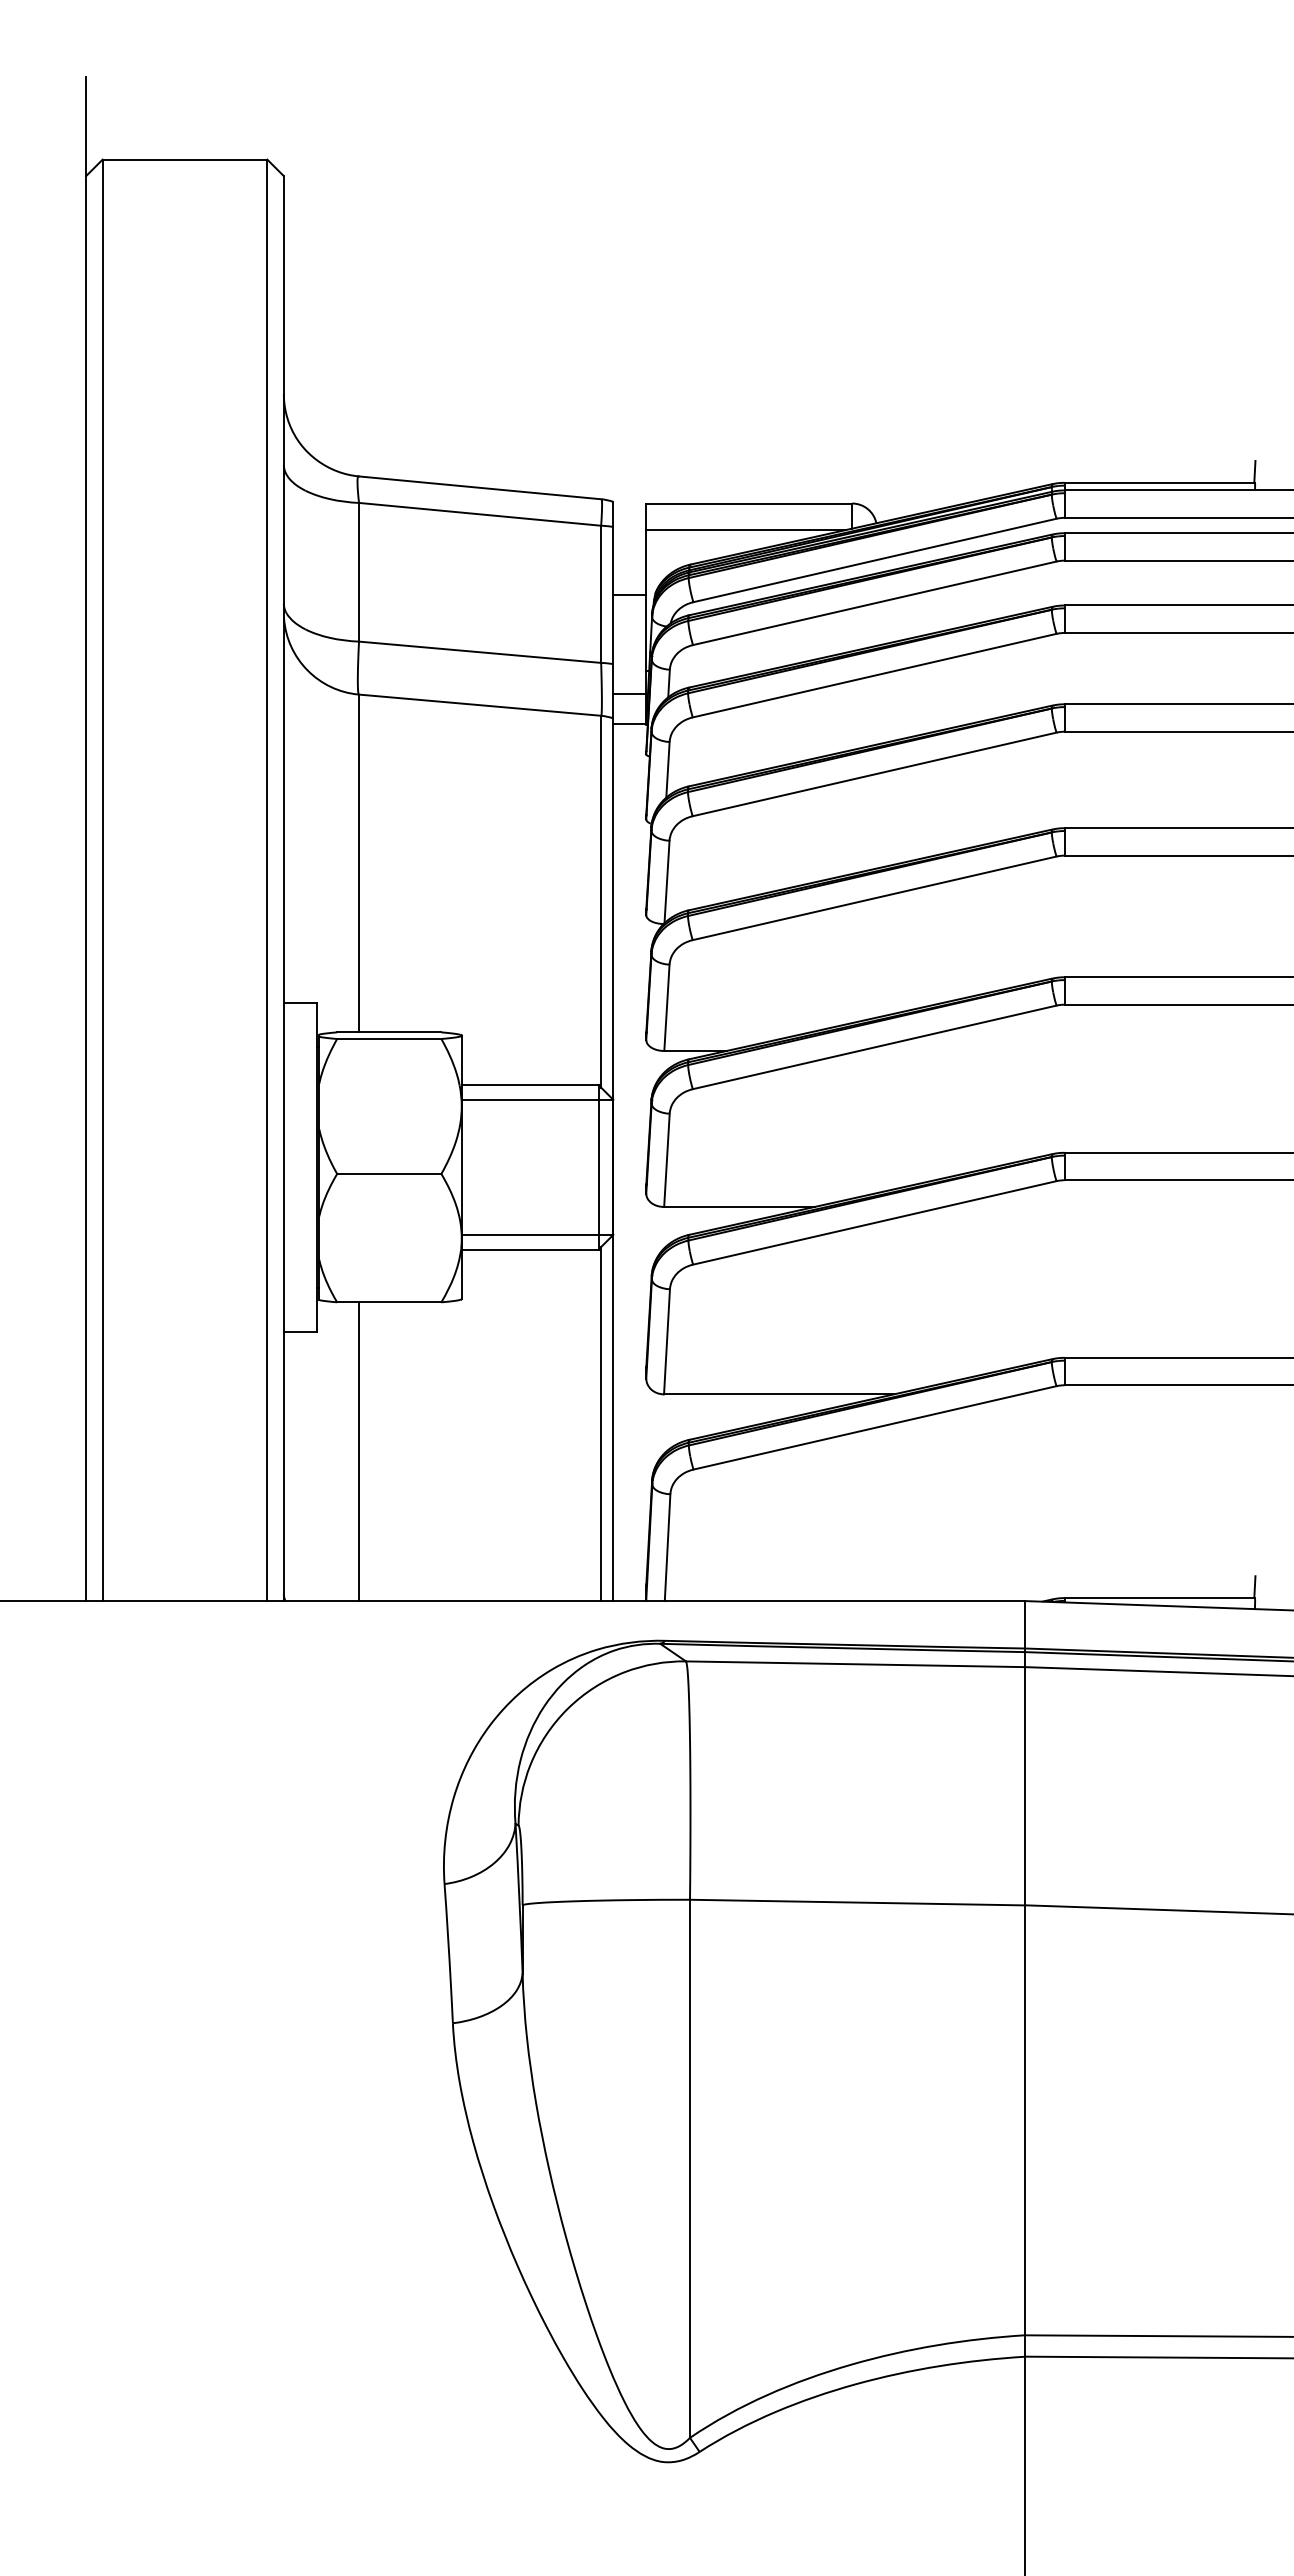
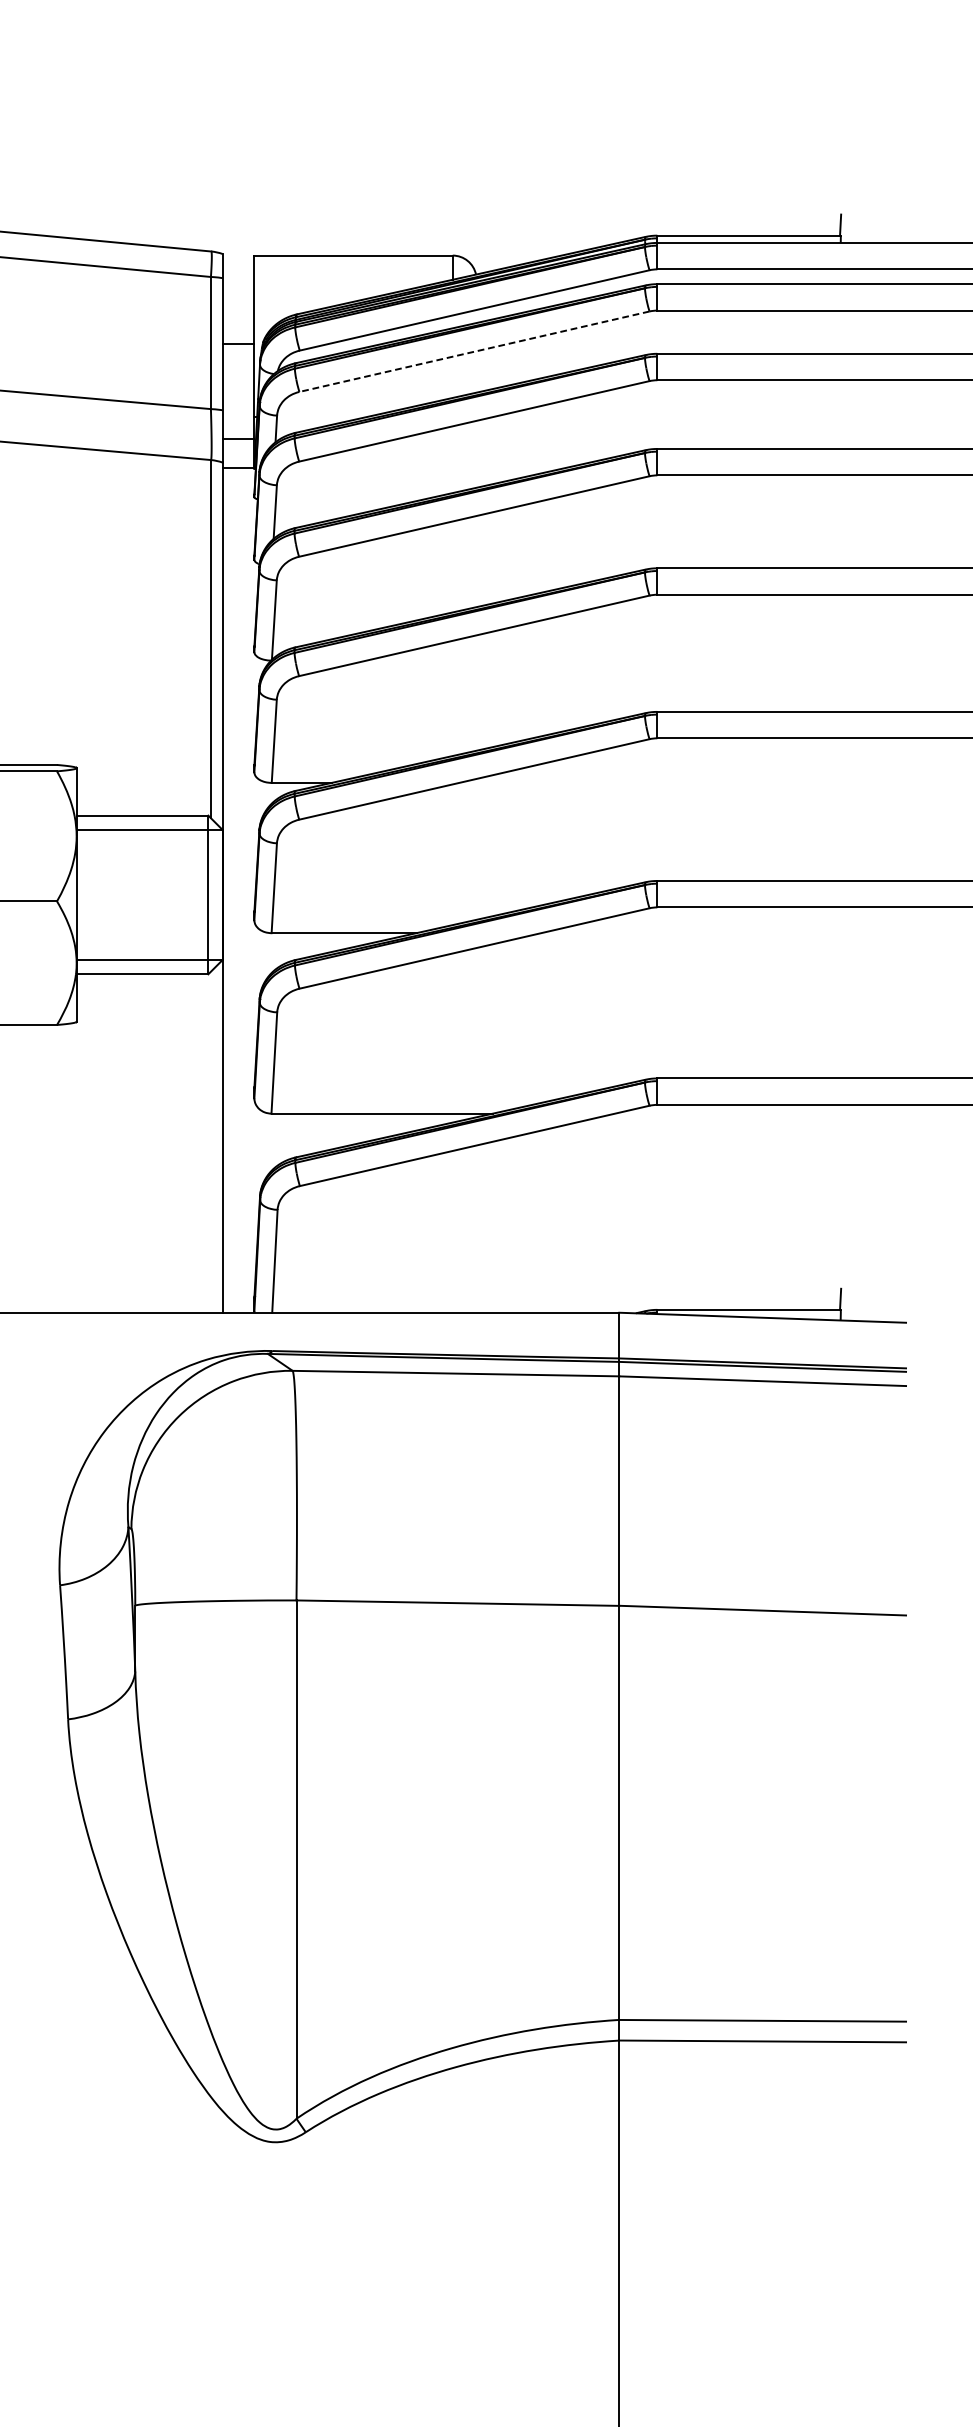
line: (745, 530) -> (349, 281), removed
line: (874, 603) -> (474, 351), solid -> dashed
line: (601, 1424) -> (211, 1142), removed

